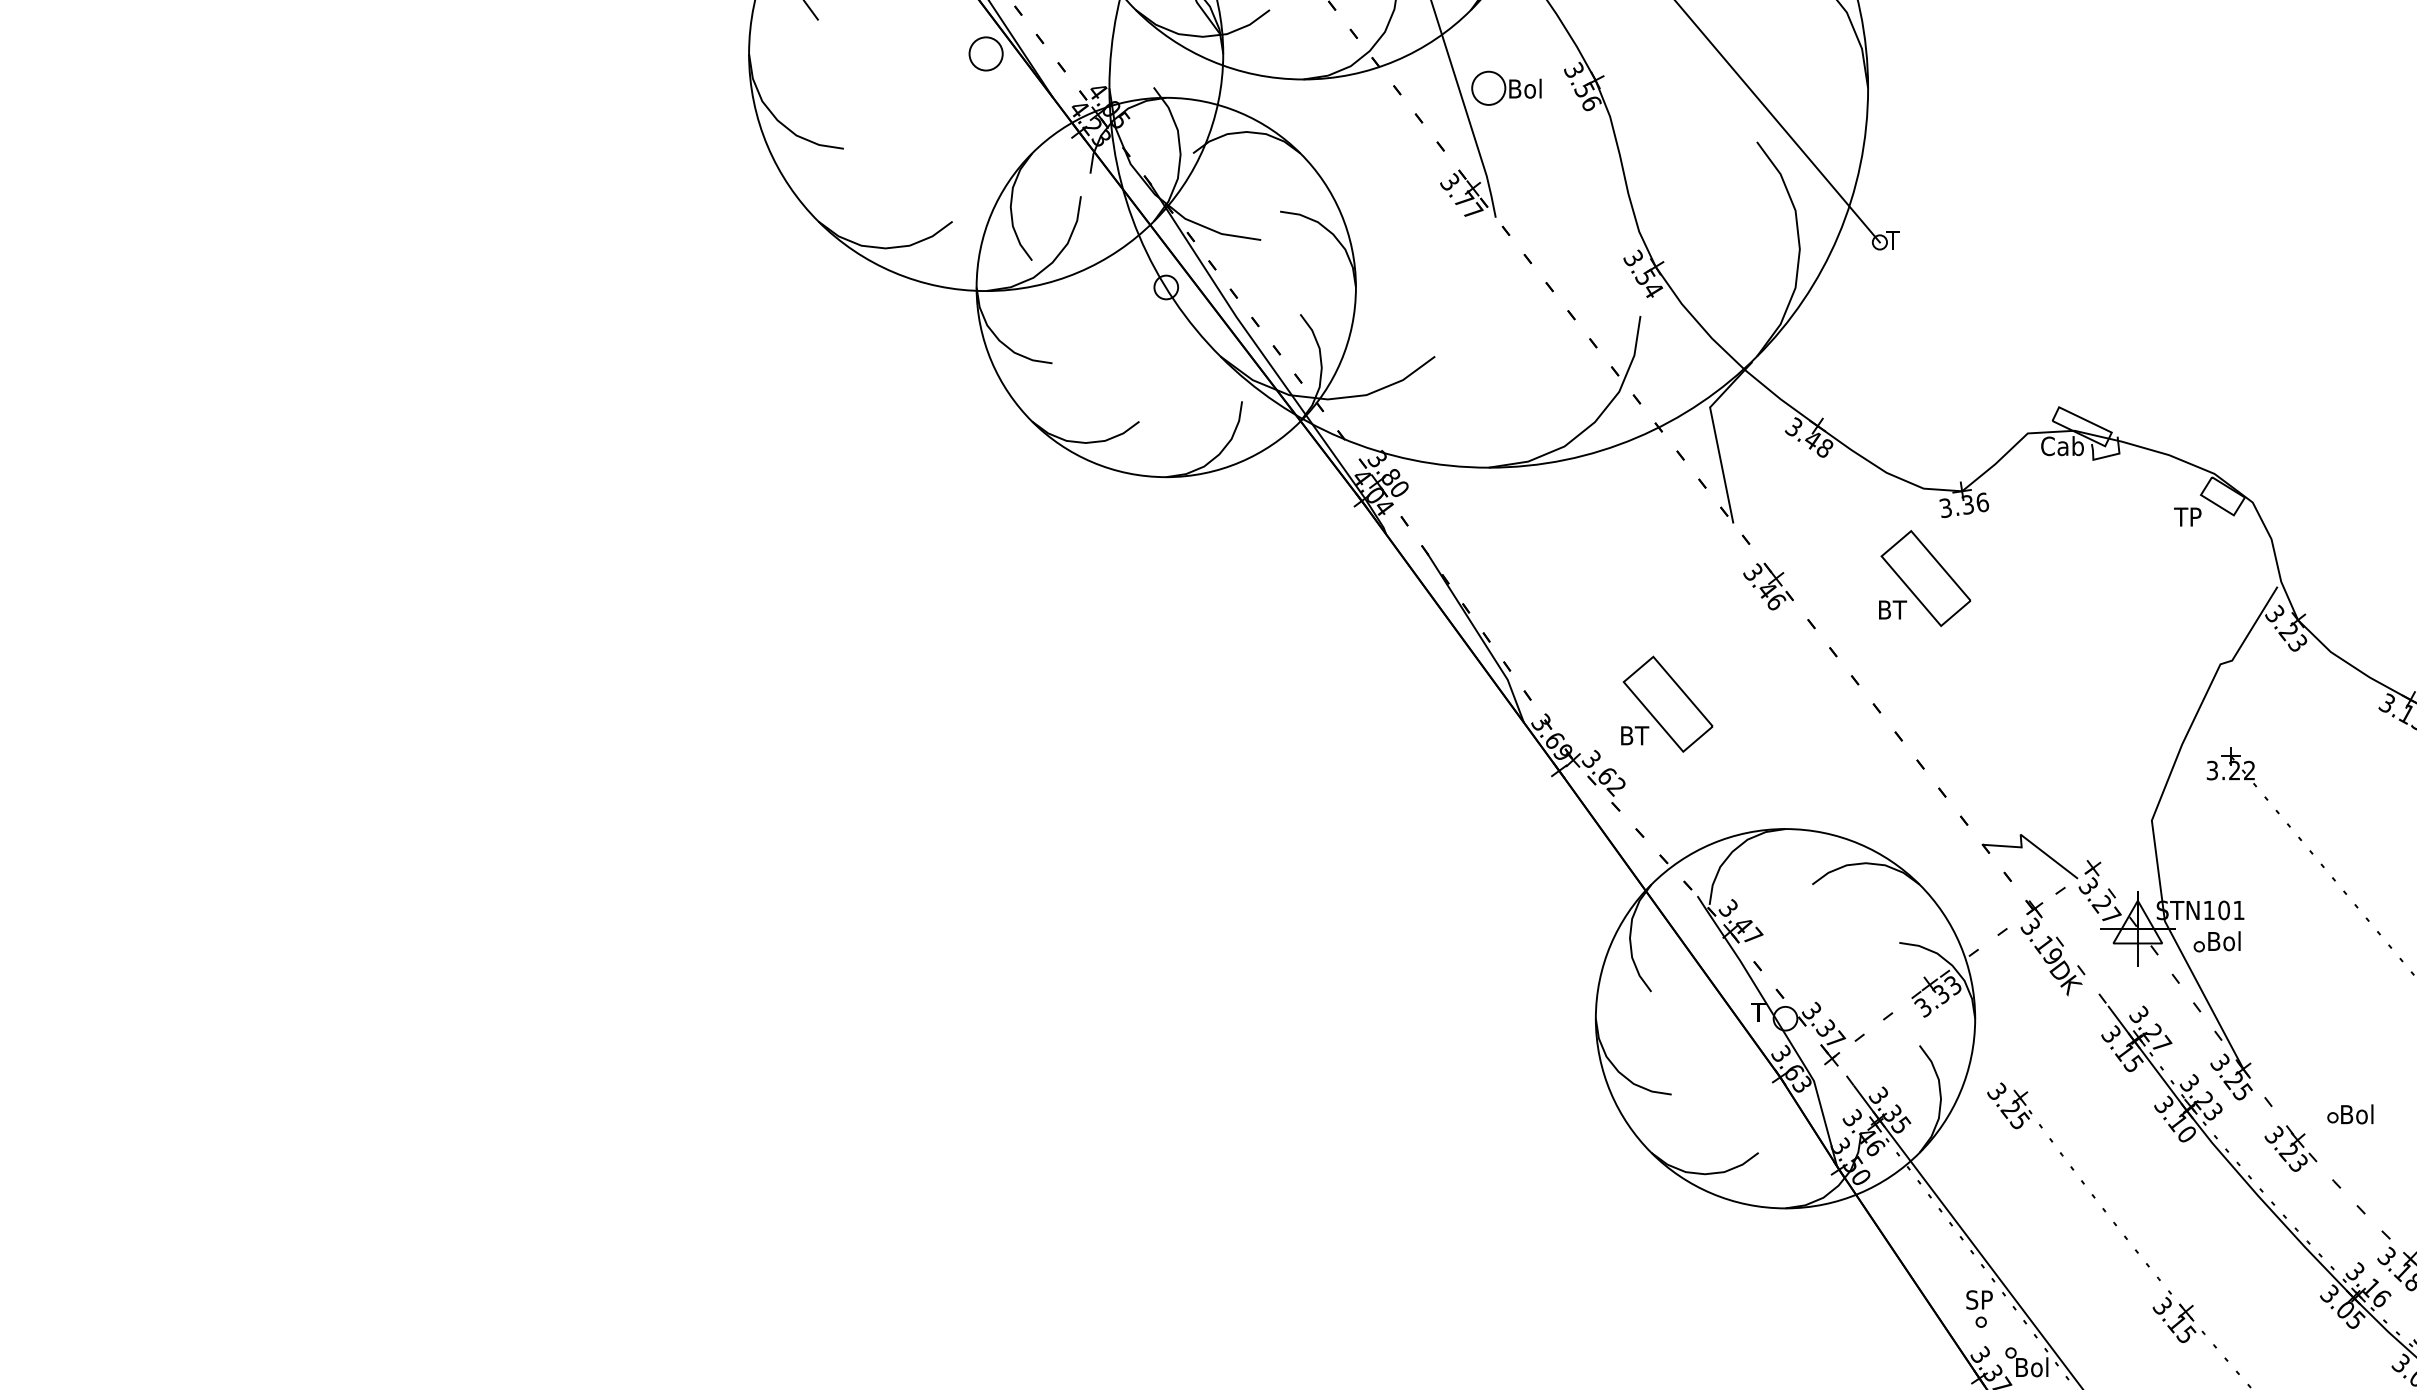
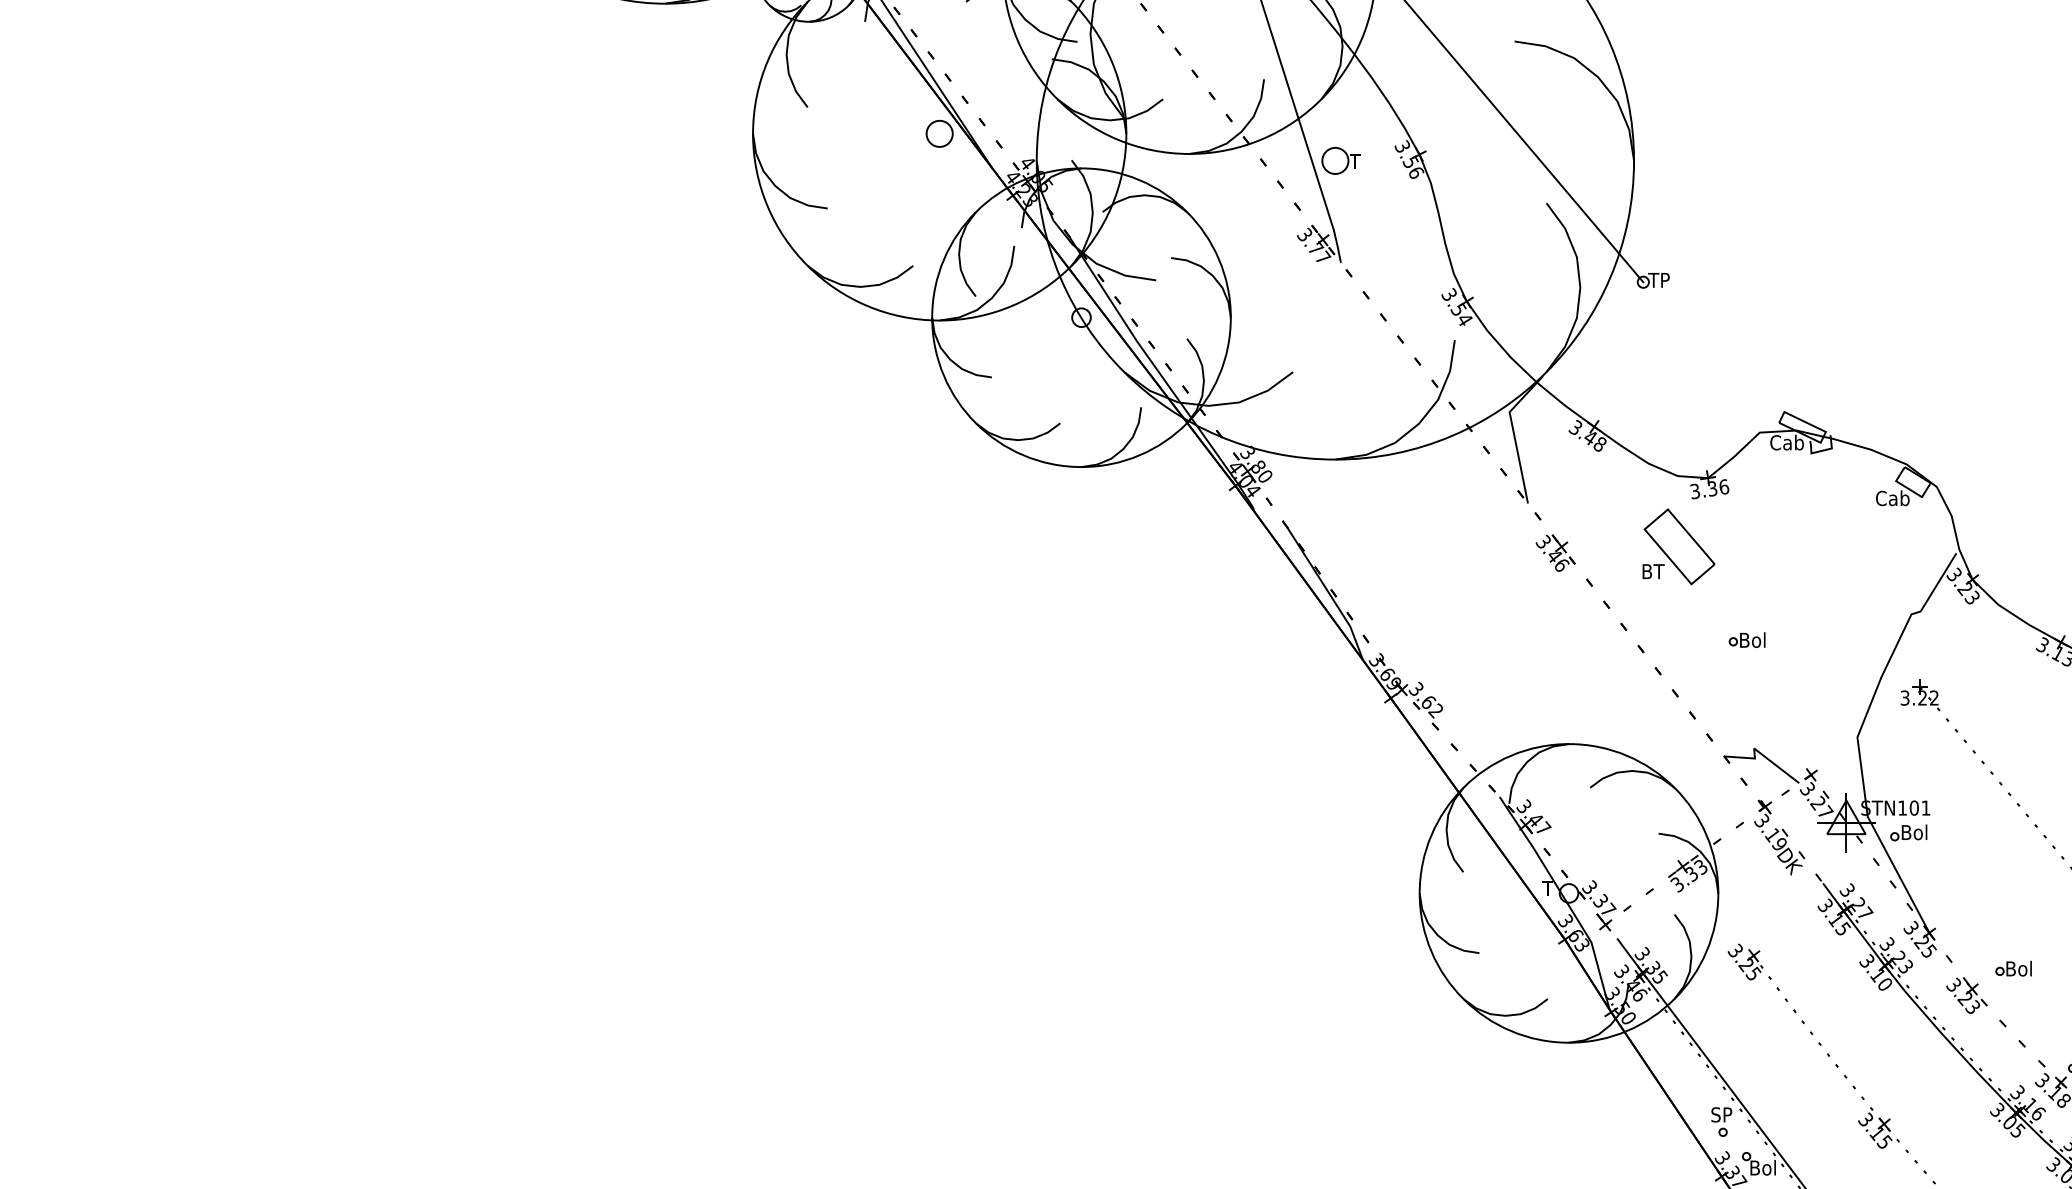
text: (1524, 89) -> (1363, 161), Bol -> T
text: (1899, 238) -> (1658, 279), T -> TP
text: (2195, 517) -> (1891, 498), TP -> Cab
part: (2010, 696) -> (1746, 639), added
part: (1666, 703) -> (1475, 645), removed

